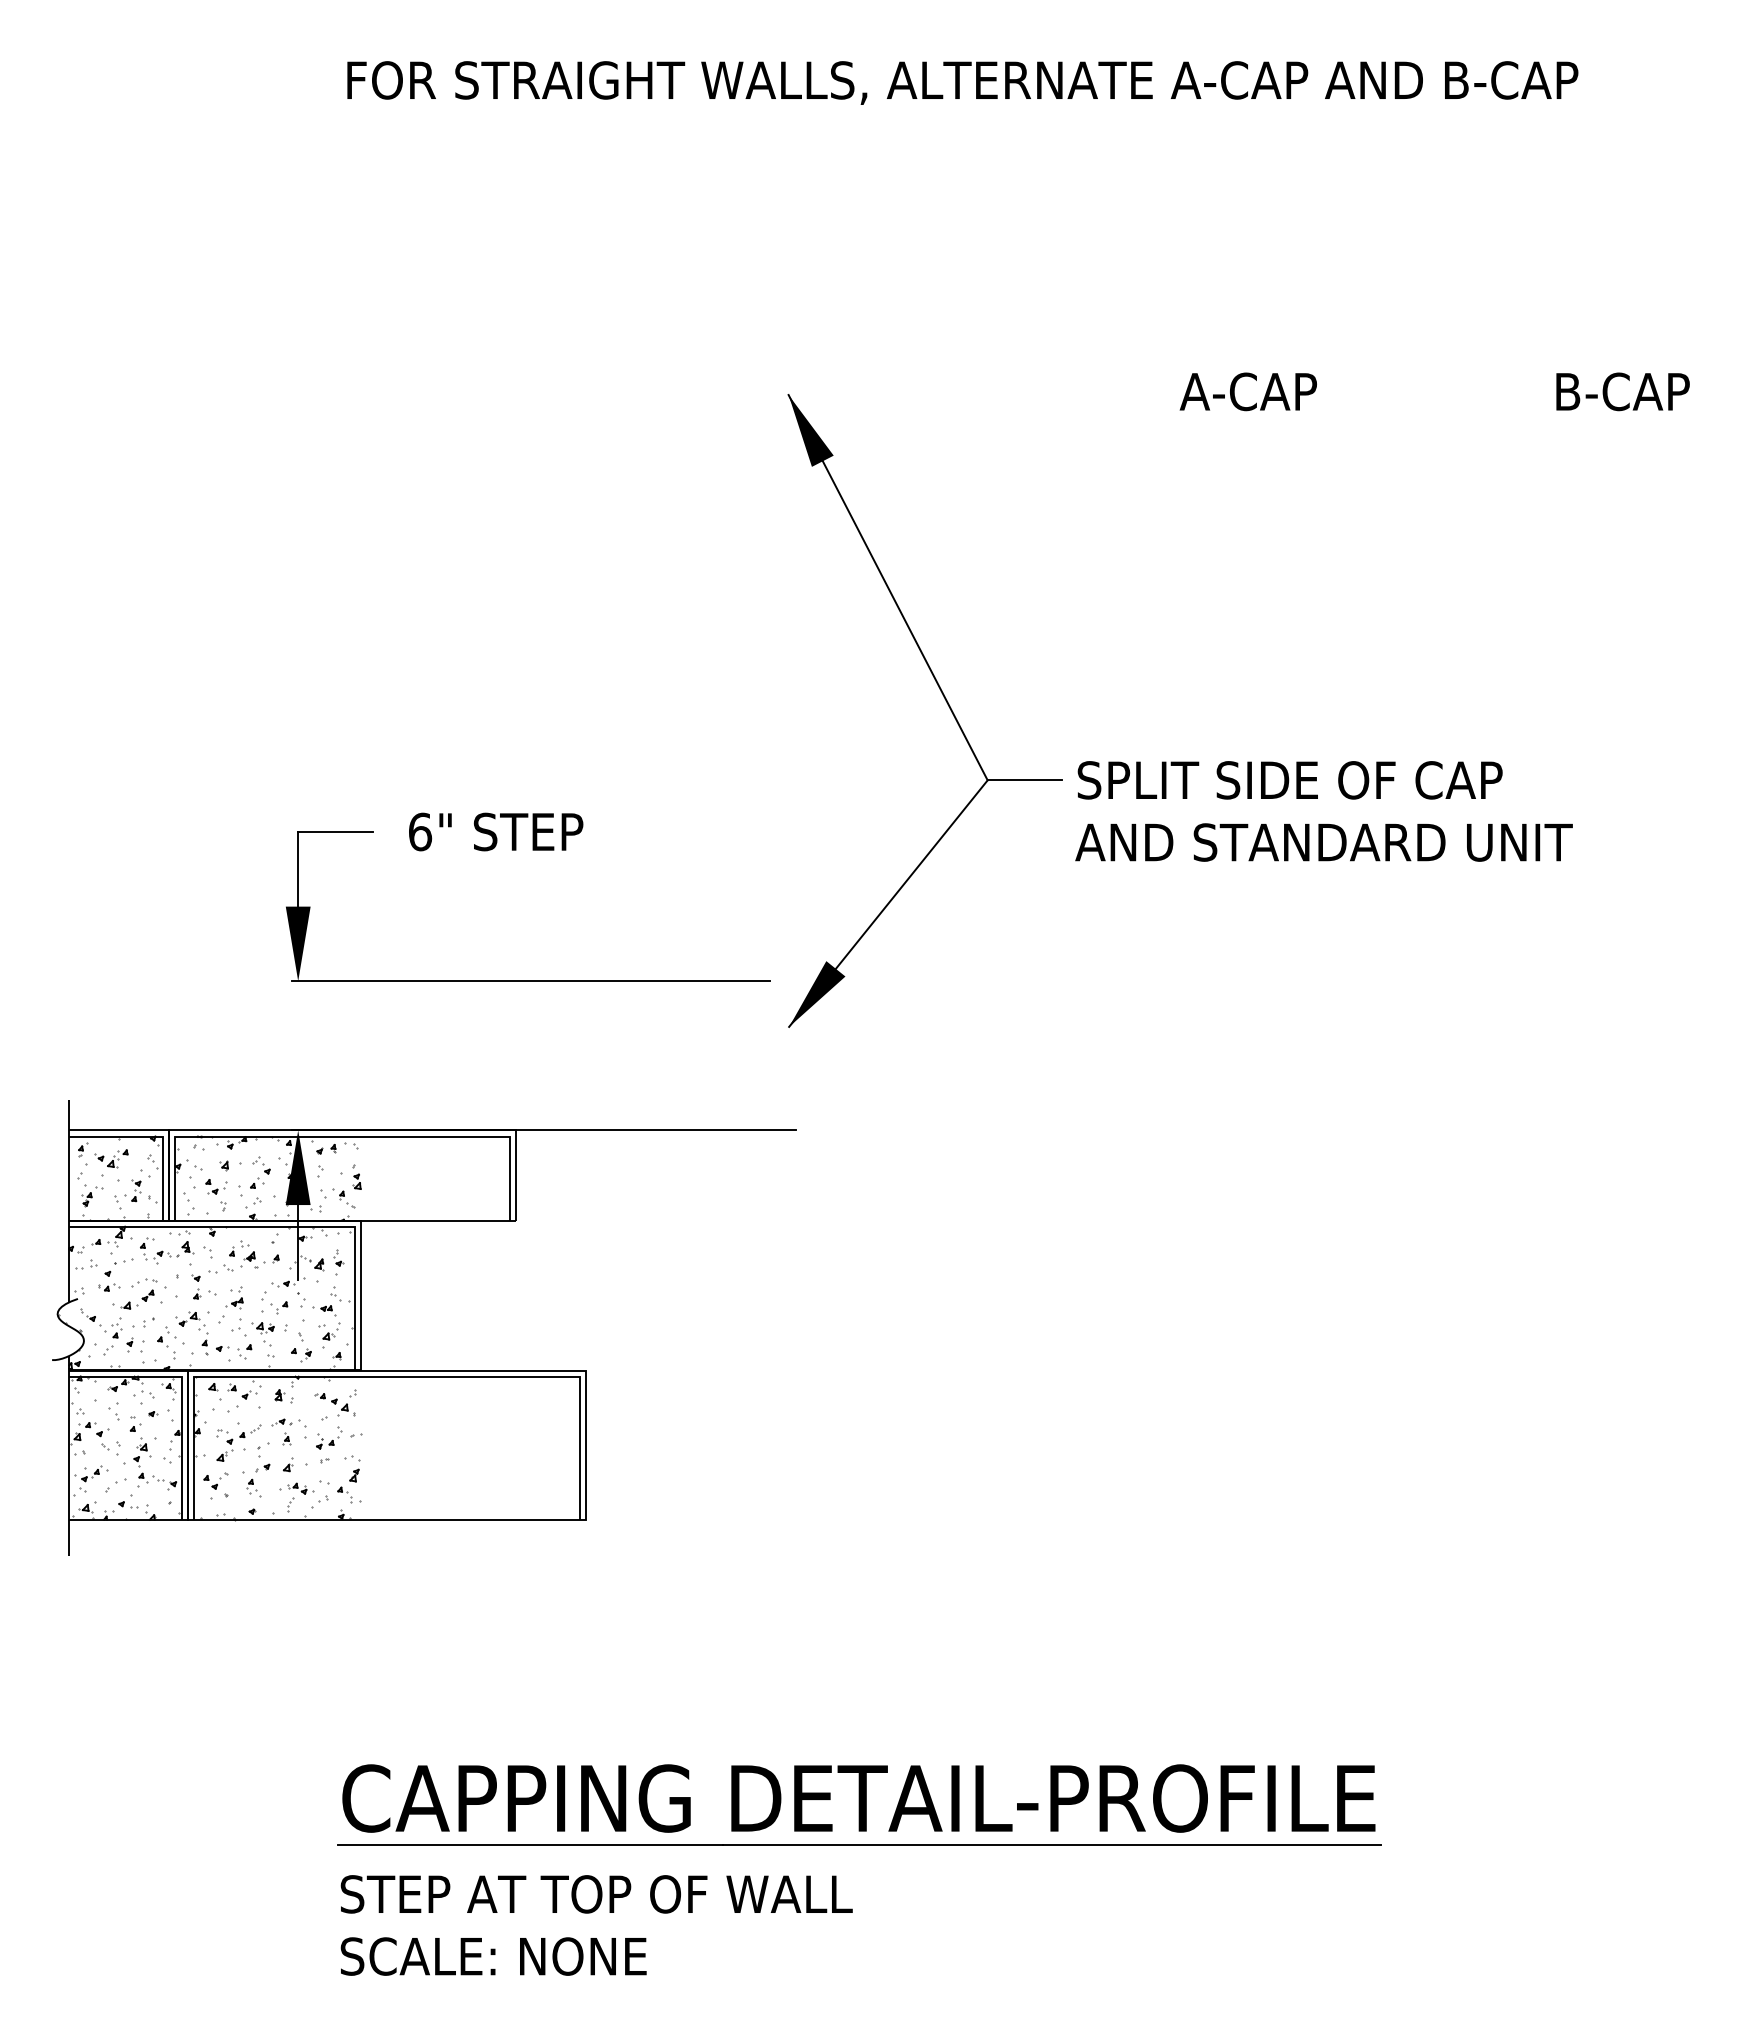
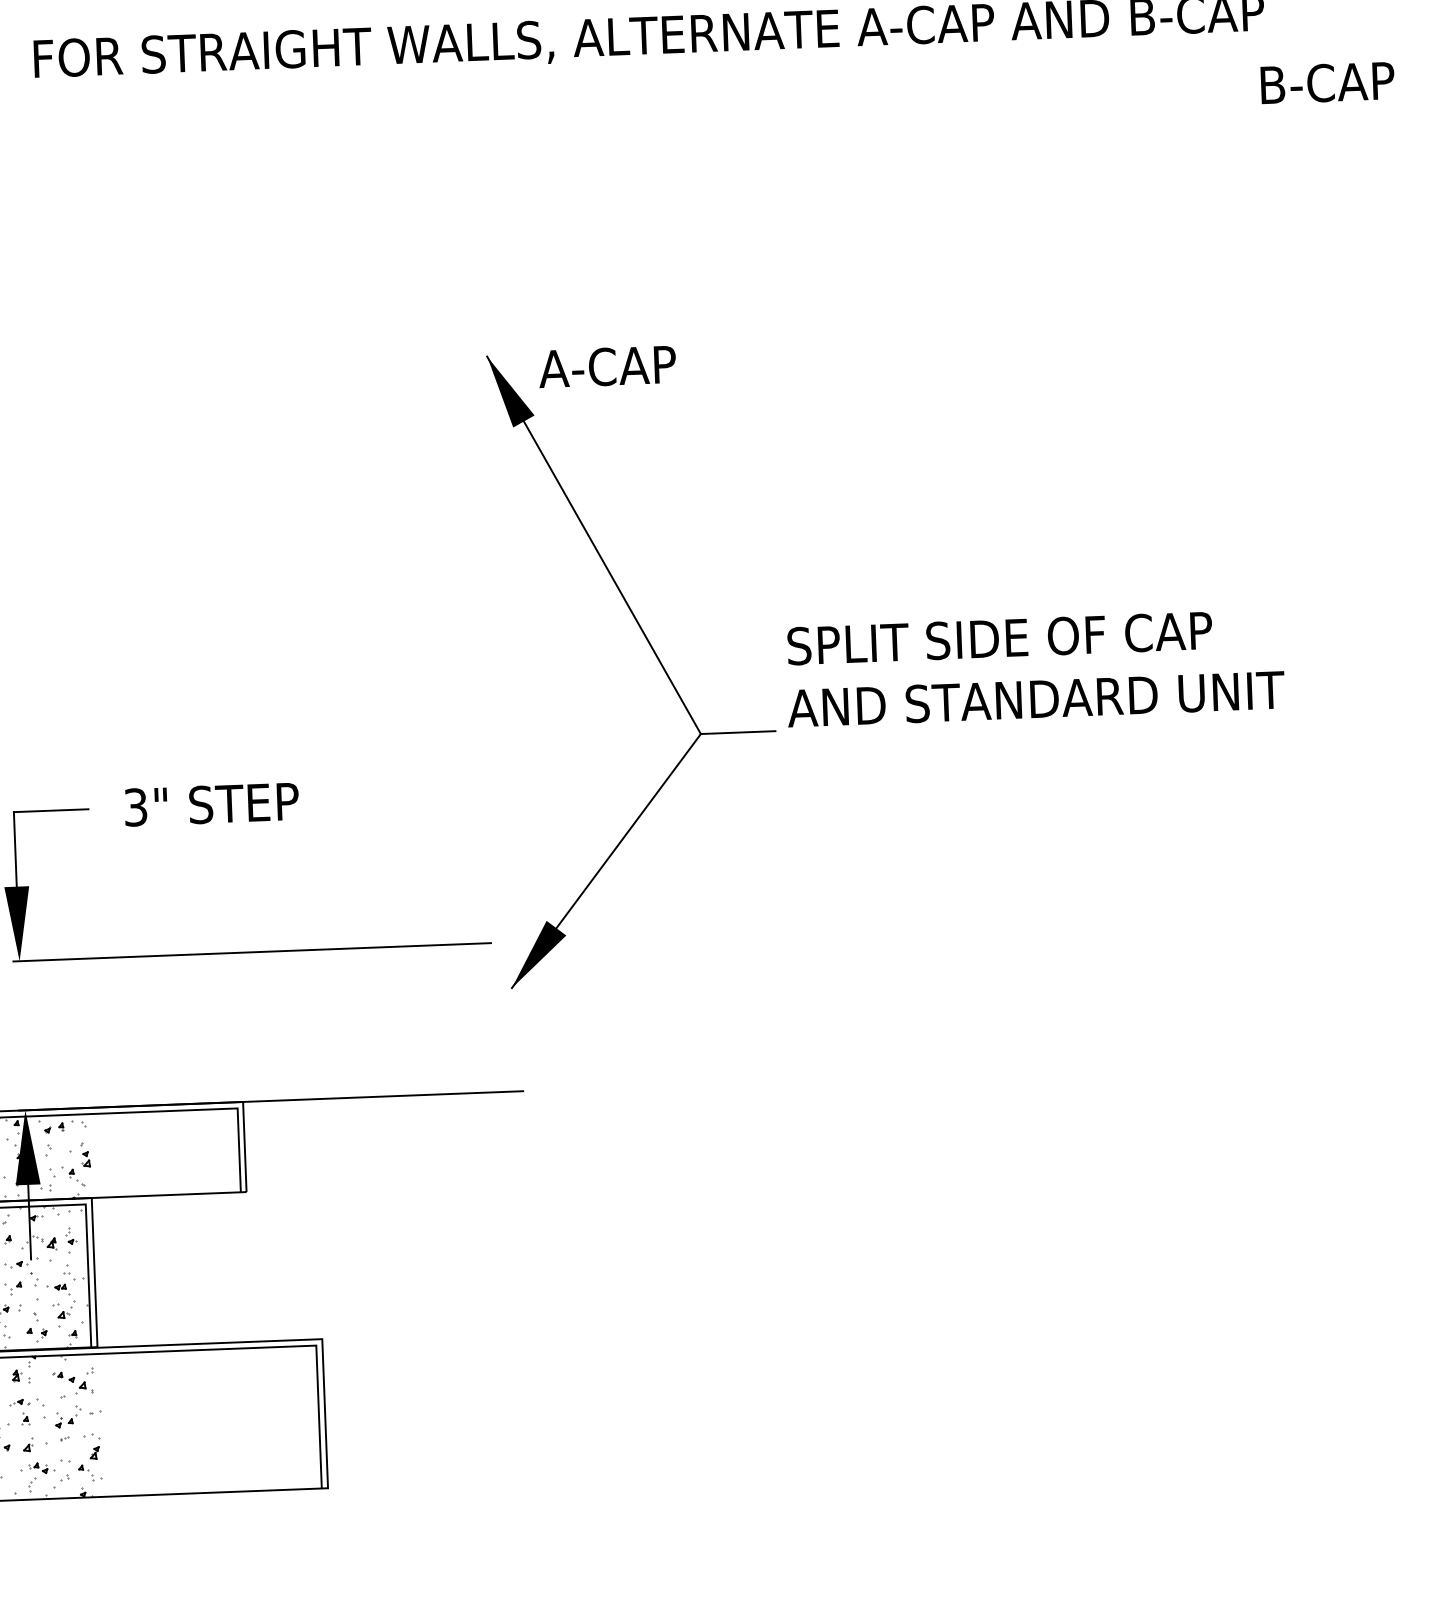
text: (1247, 391) -> (606, 366), moved
text: (1622, 391) -> (1327, 82), moved
text: (1323, 811) -> (1034, 668), moved
text: (420, 831) -> (136, 806), 6" -> 3"

